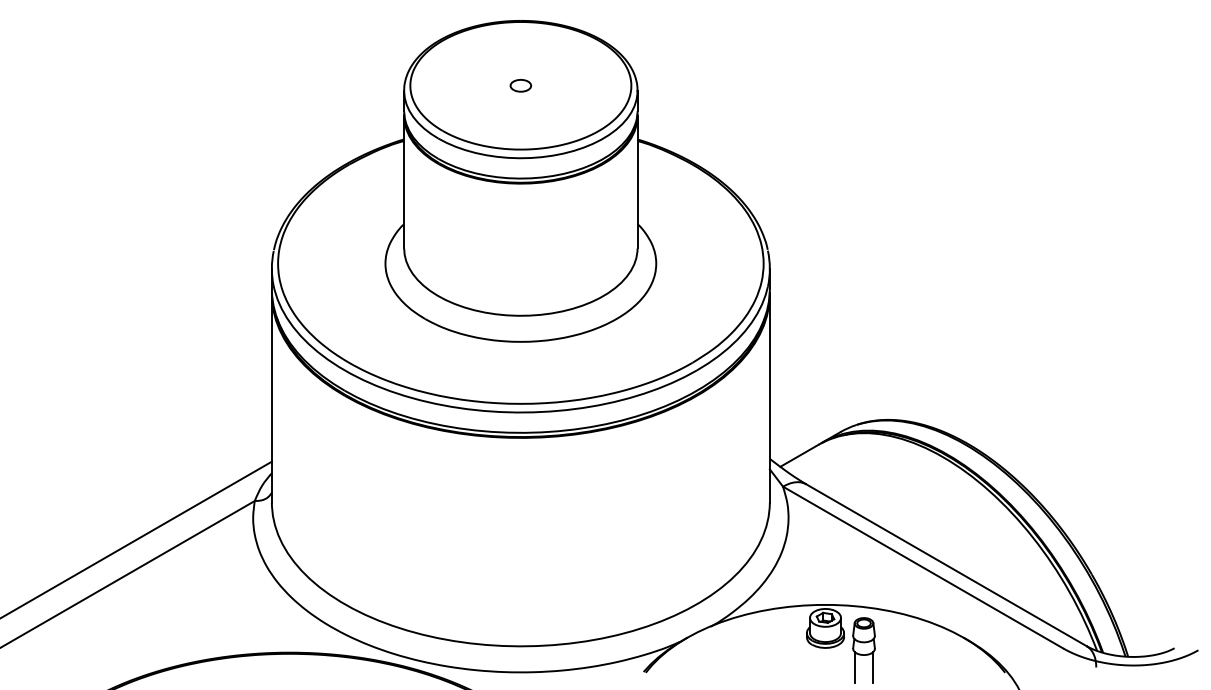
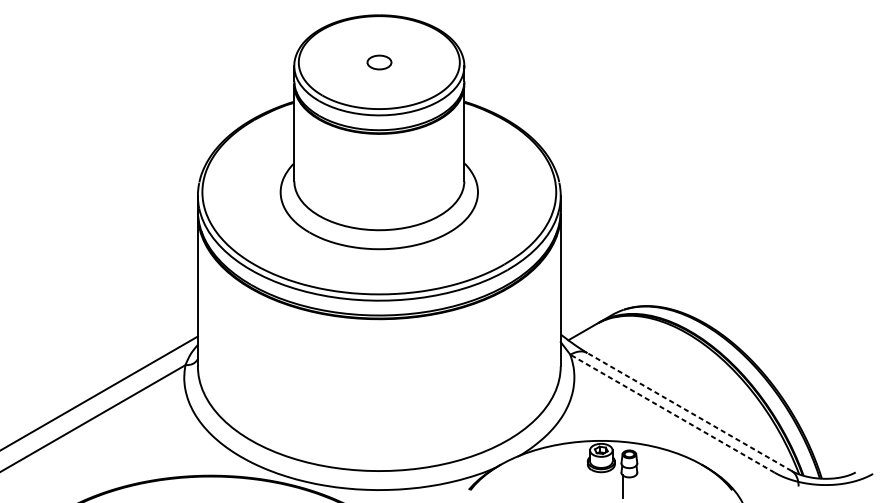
part: (520, 85) -> (379, 62), size x1.6
line: (946, 565) -> (689, 412), solid -> dashed
line: (923, 567) -> (672, 413), solid -> dashed
line: (873, 667) -> (636, 486), removed

